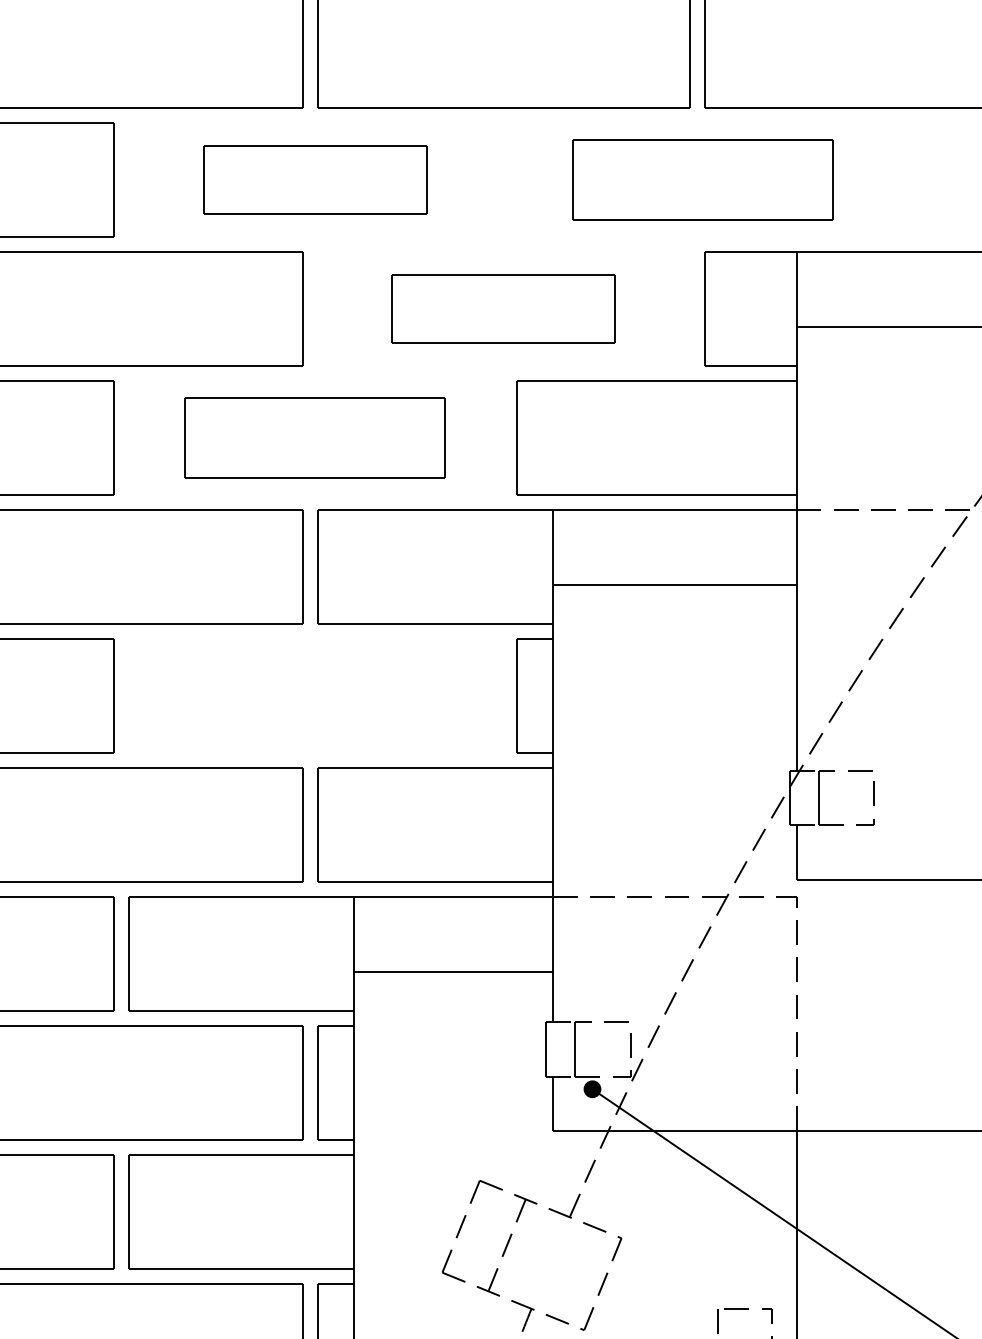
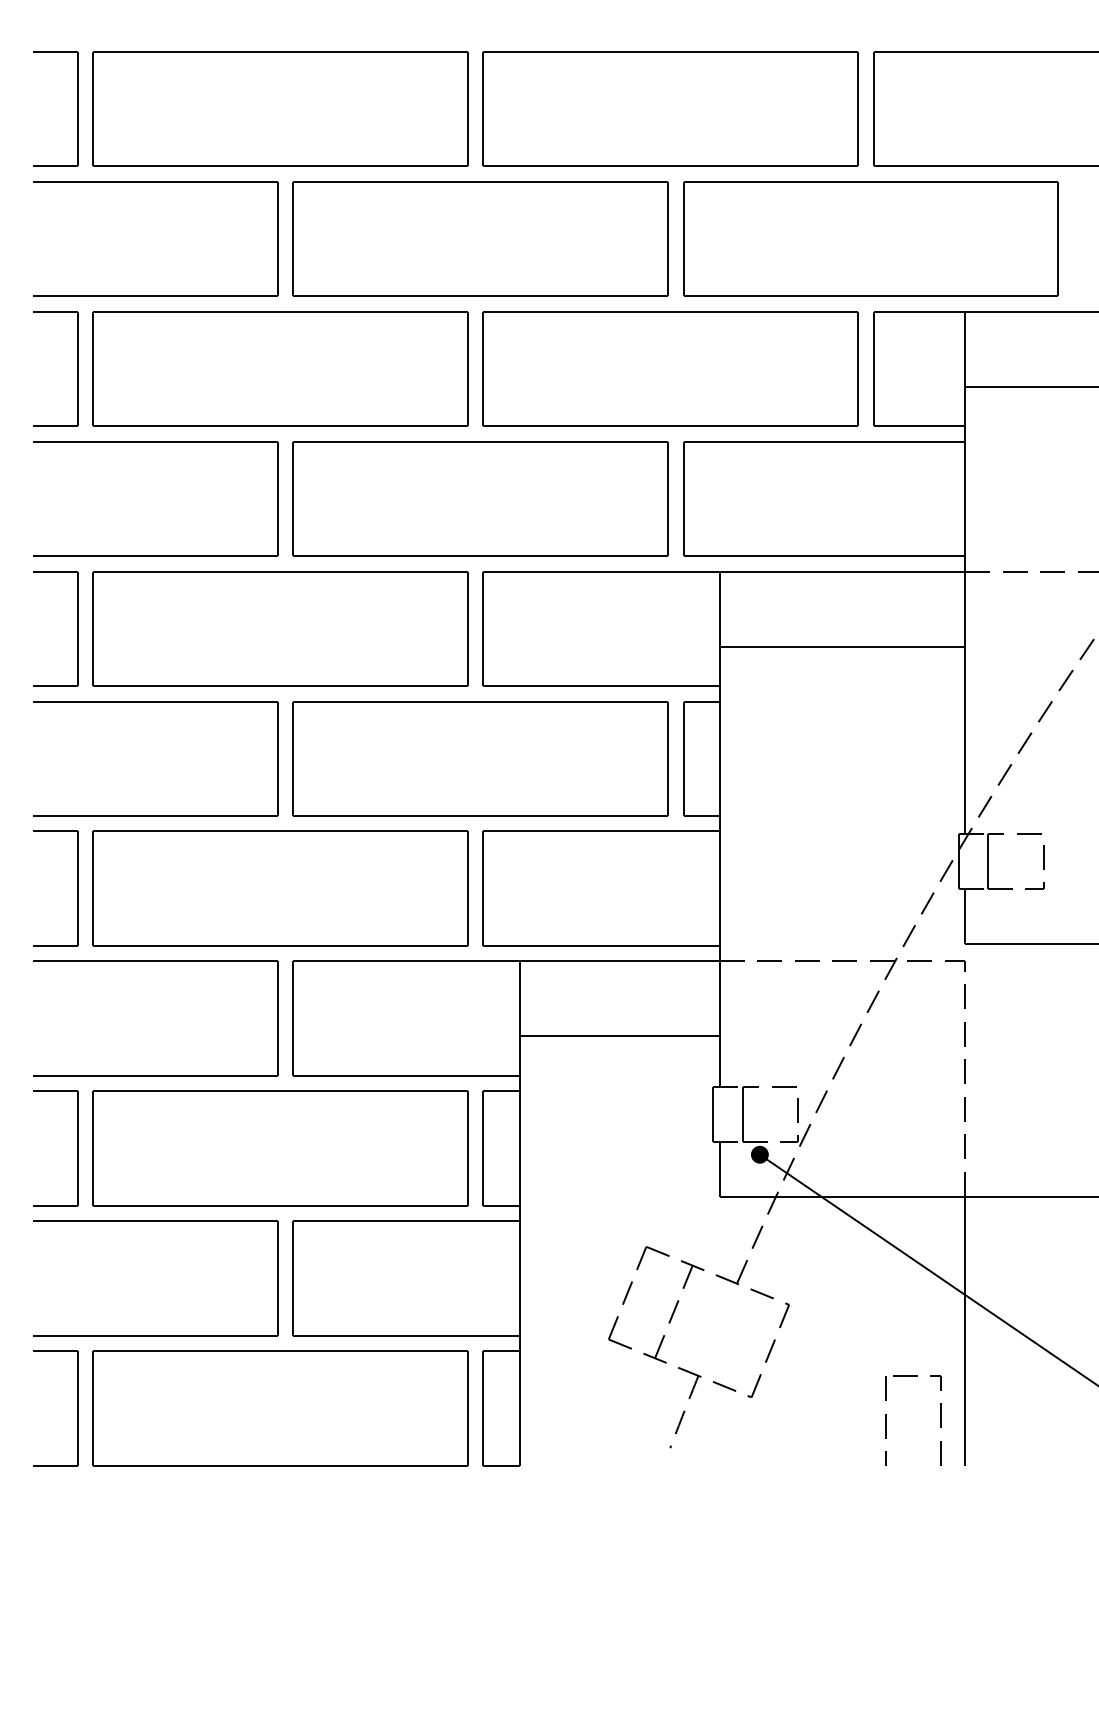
part: (315, 179) -> (480, 238), size x1.67
part: (702, 179) -> (870, 238), size x1.43
part: (503, 308) -> (670, 368), size x1.67
part: (315, 437) -> (480, 498), size x1.43
part: (315, 695) -> (480, 758), added

